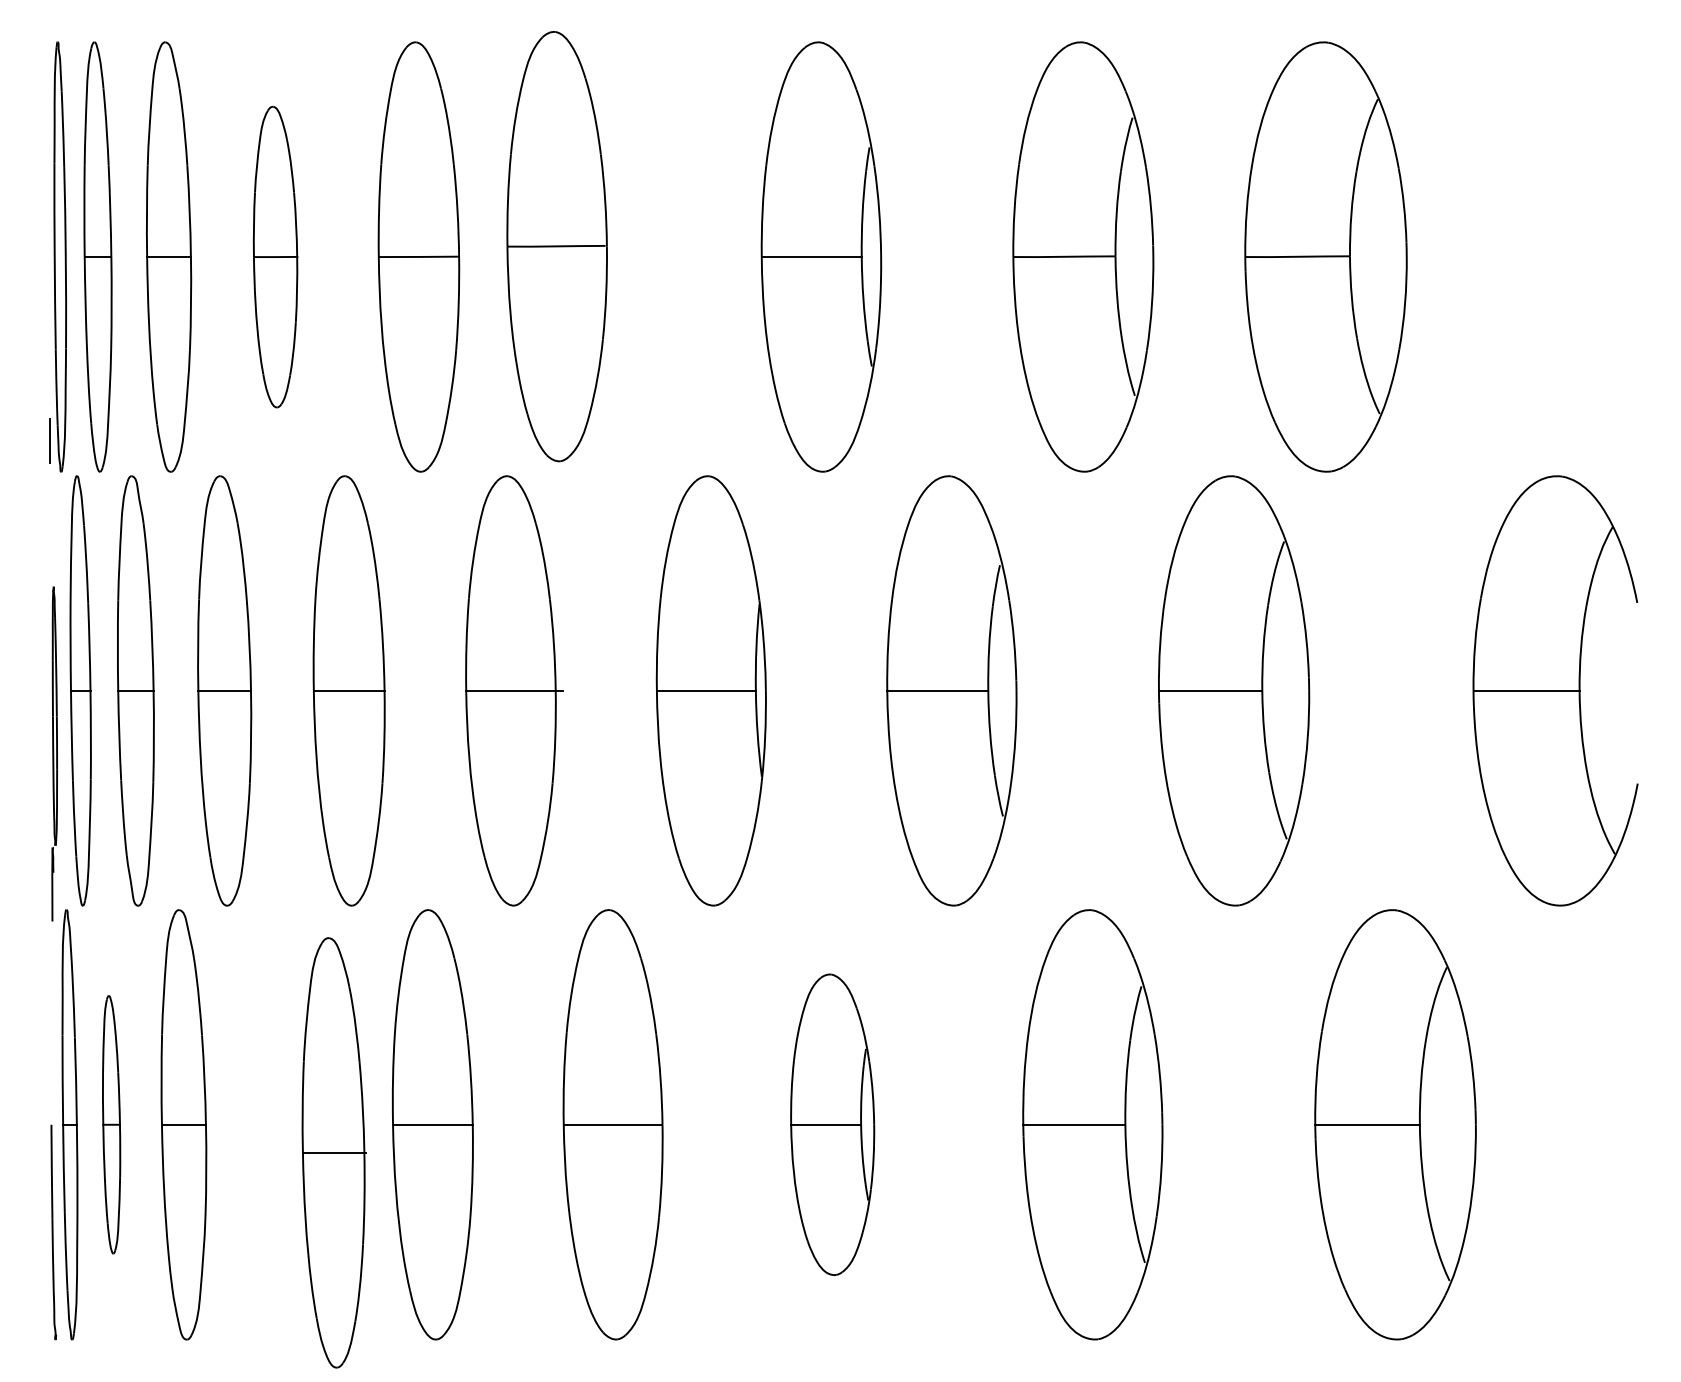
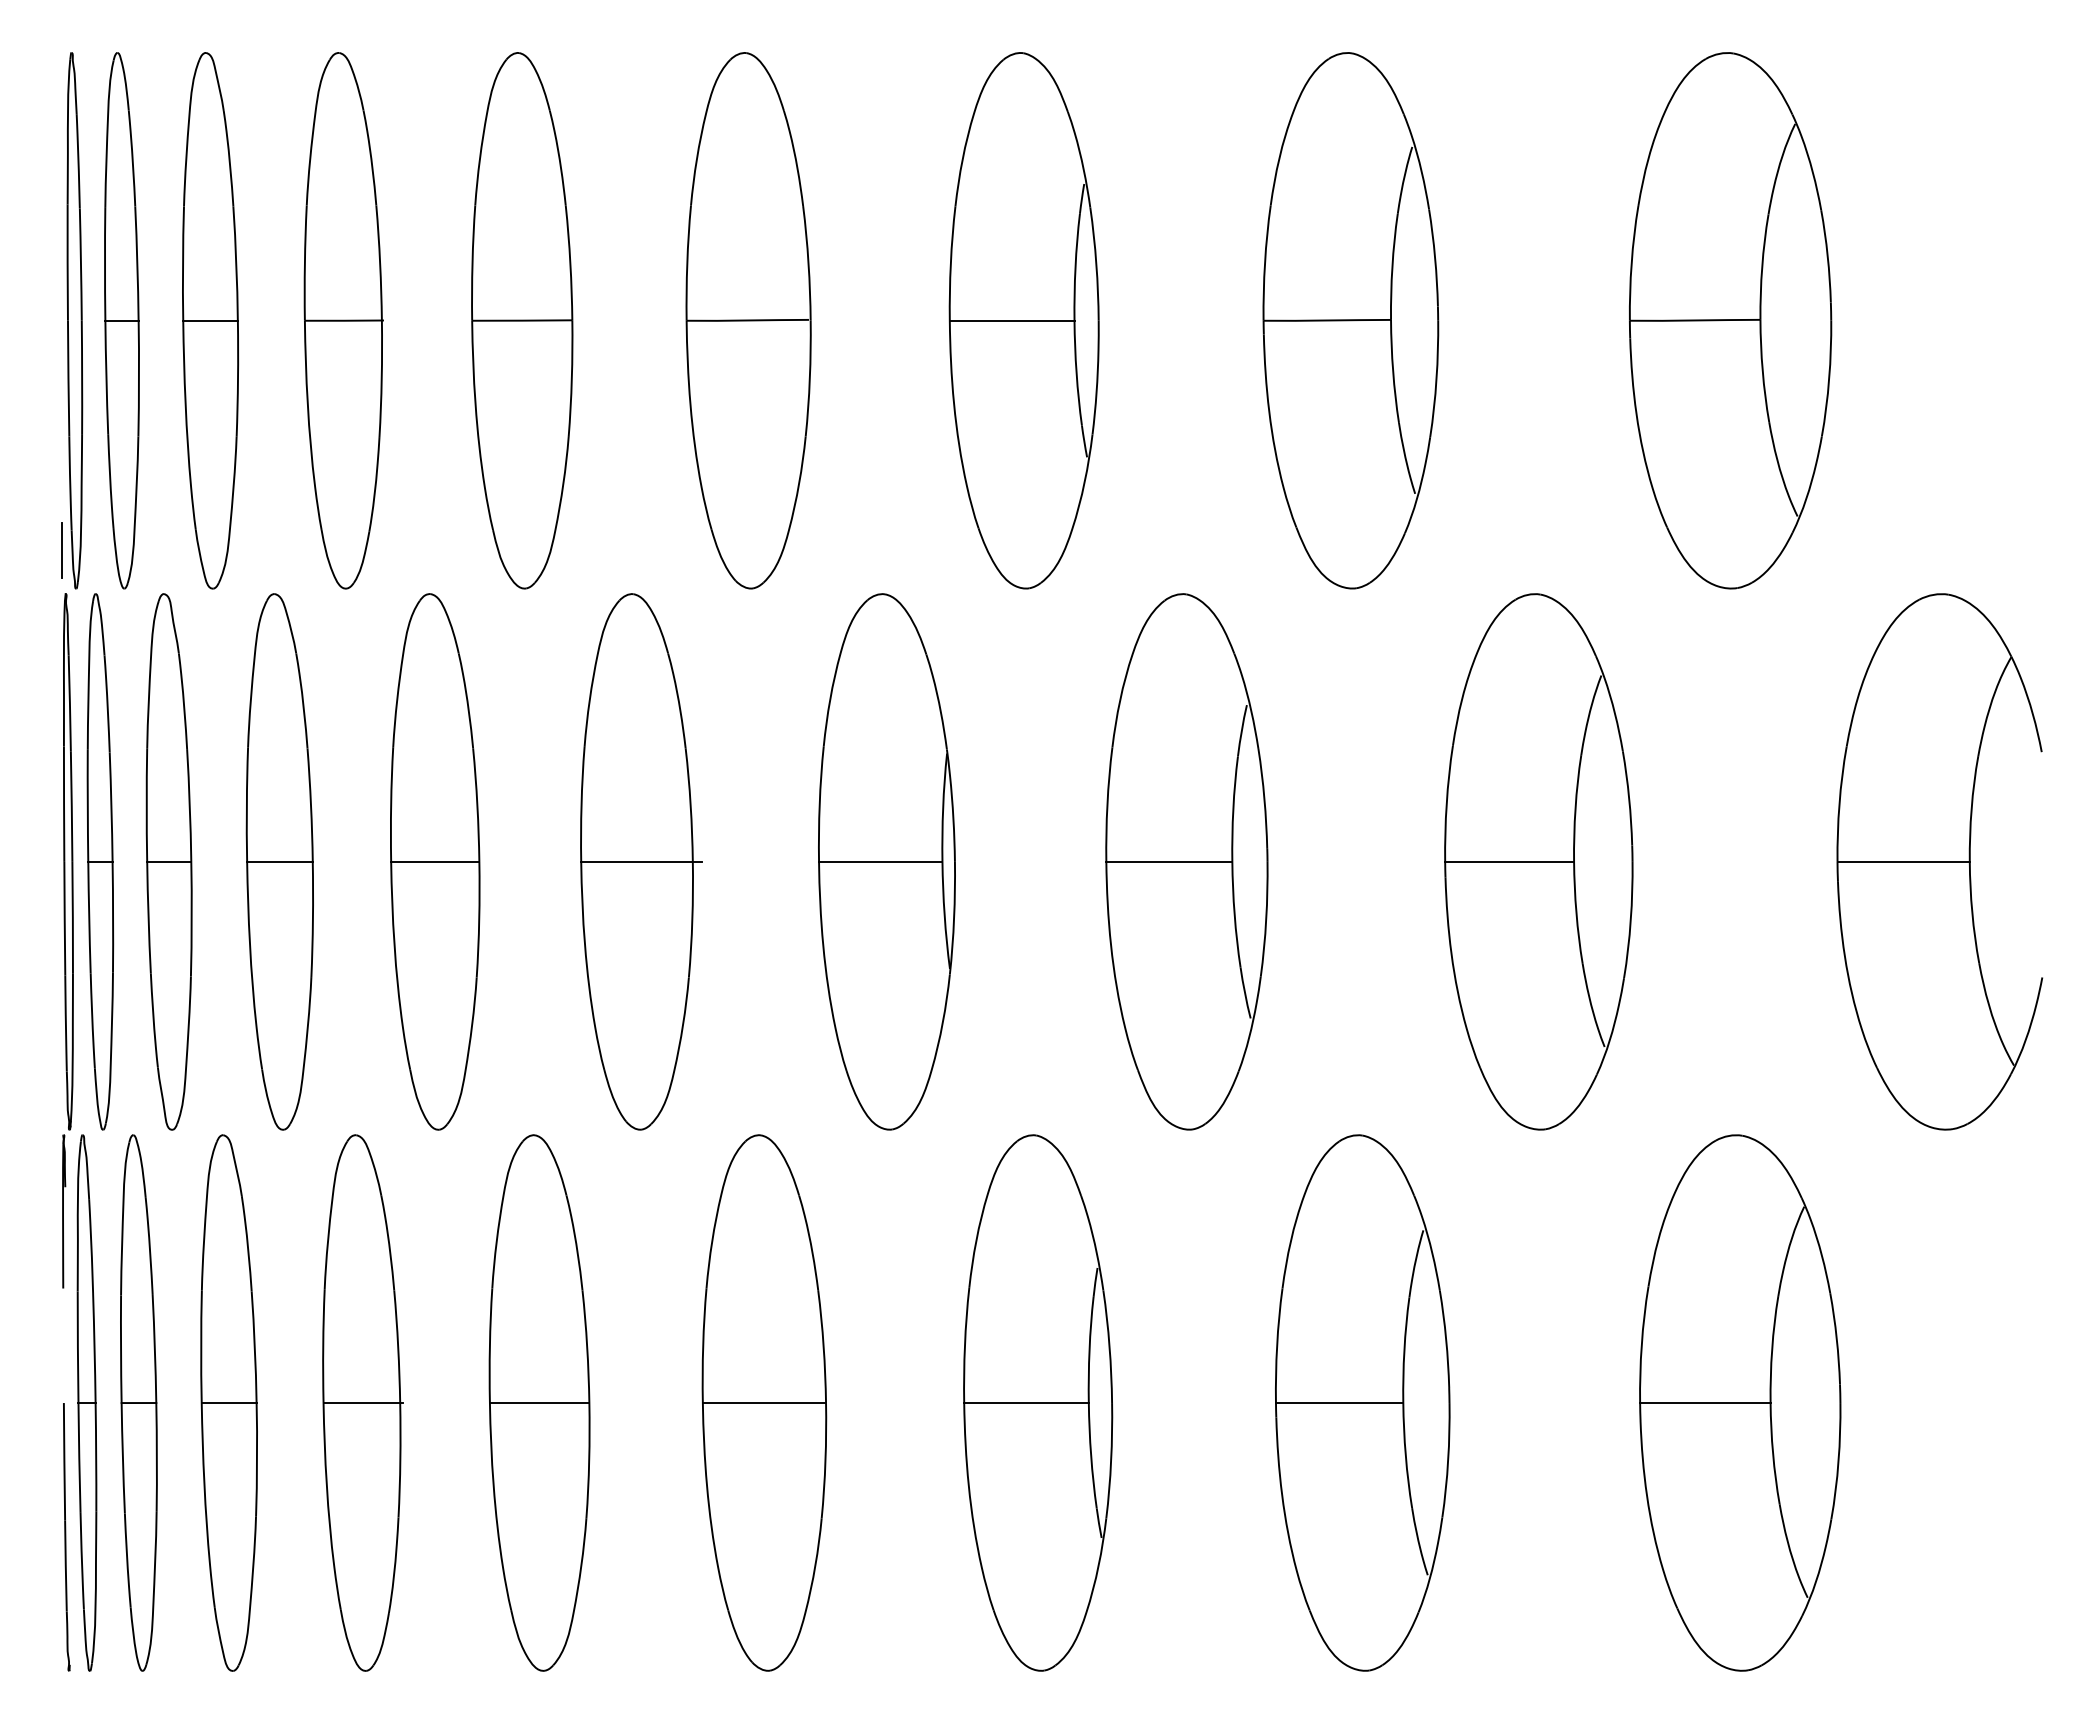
part: (557, 246) -> (748, 320), moved
part: (275, 256) -> (343, 320), size x1.43
part: (1325, 256) -> (1730, 320), moved
part: (54, 753) -> (67, 940), size x1.67
part: (111, 1124) -> (138, 1402), size x1.67
part: (832, 1124) -> (1038, 1402), size x1.43
part: (334, 1152) -> (362, 1402), moved

